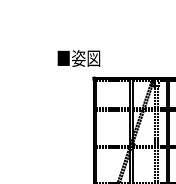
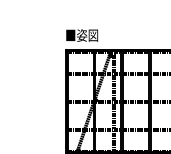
text: (79, 58) -> (82, 35), moved

